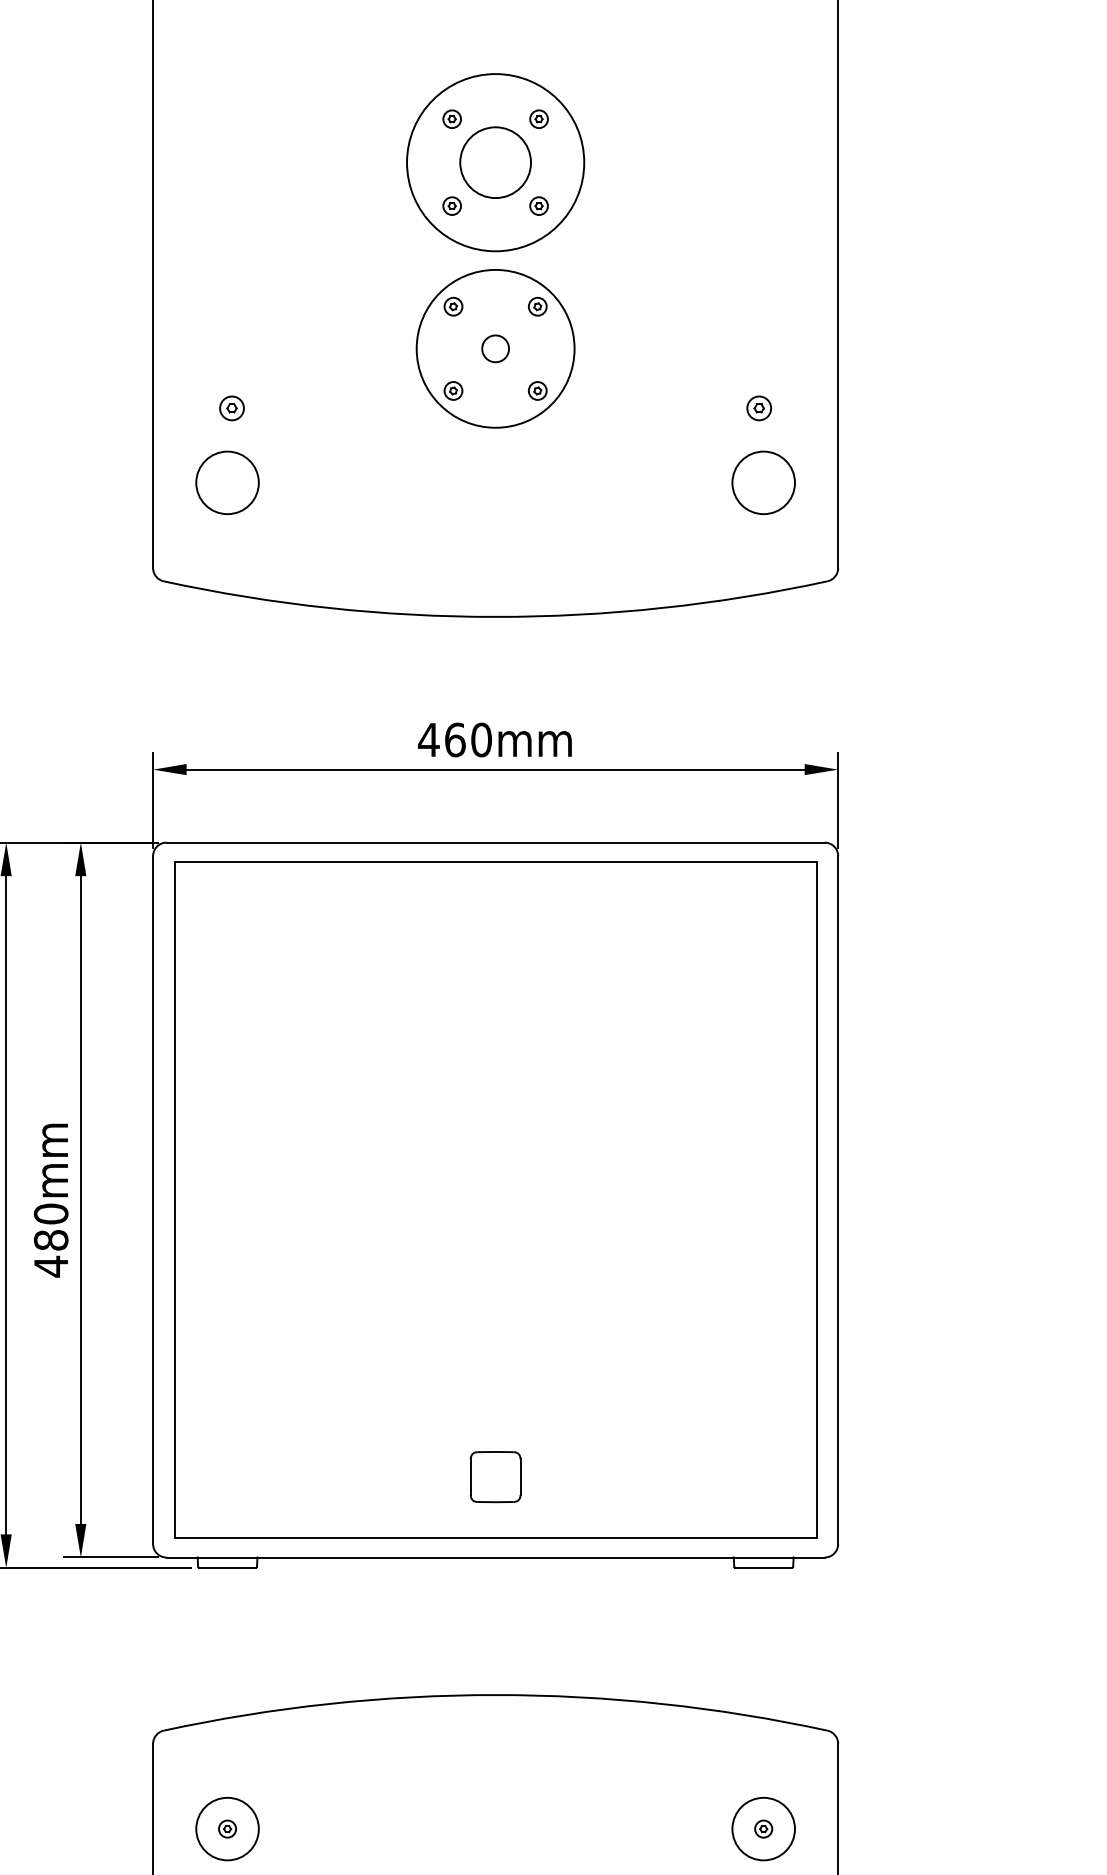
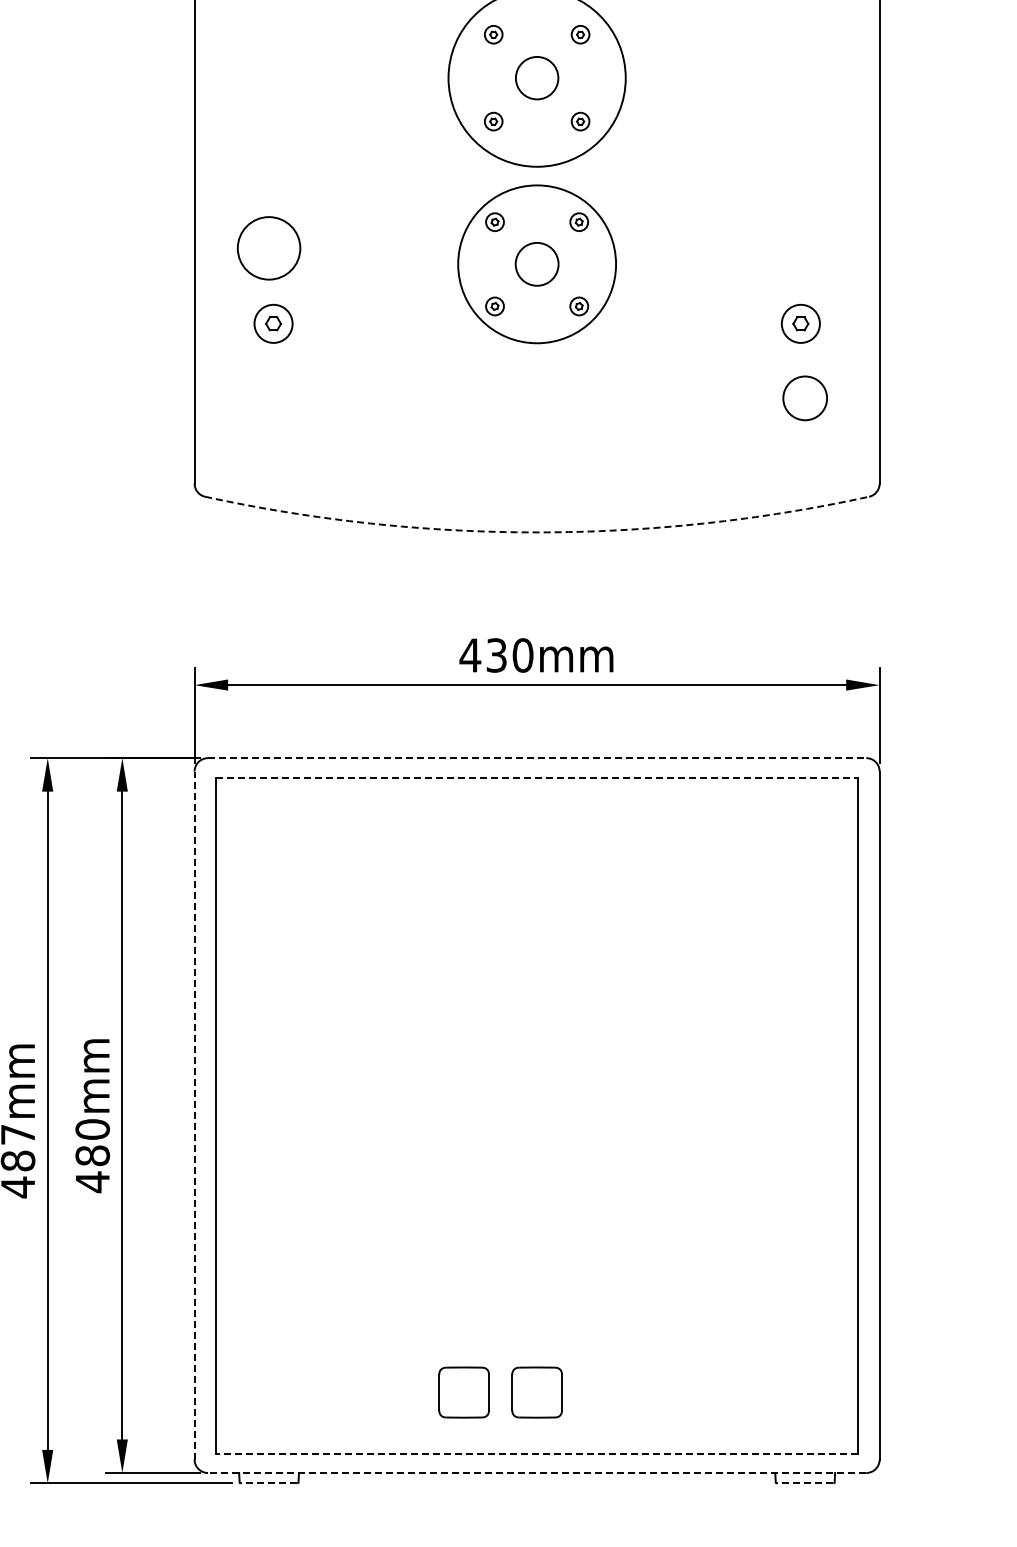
circle: (495, 162) -> (537, 77), size x0.6
circle: (495, 348) -> (537, 263), size x1.6
part: (231, 408) -> (273, 323), size x1.6
part: (758, 408) -> (800, 323), size x1.6
circle: (227, 482) -> (269, 247), moved
circle: (763, 482) -> (805, 397), size x0.7
arc: (495, 616) -> (537, 531), solid -> dashed
text: (455, 739) -> (497, 654), 460mm -> 430mm
line: (496, 842) -> (538, 757), solid -> dashed
line: (496, 862) -> (538, 777), solid -> dashed
line: (153, 1199) -> (195, 1114), solid -> dashed
part: (422, 1477) -> (464, 1392), added
line: (495, 1538) -> (537, 1453), solid -> dashed
line: (495, 1557) -> (537, 1472), solid -> dashed
line: (227, 1567) -> (269, 1482), solid -> dashed
line: (763, 1567) -> (805, 1482), solid -> dashed

